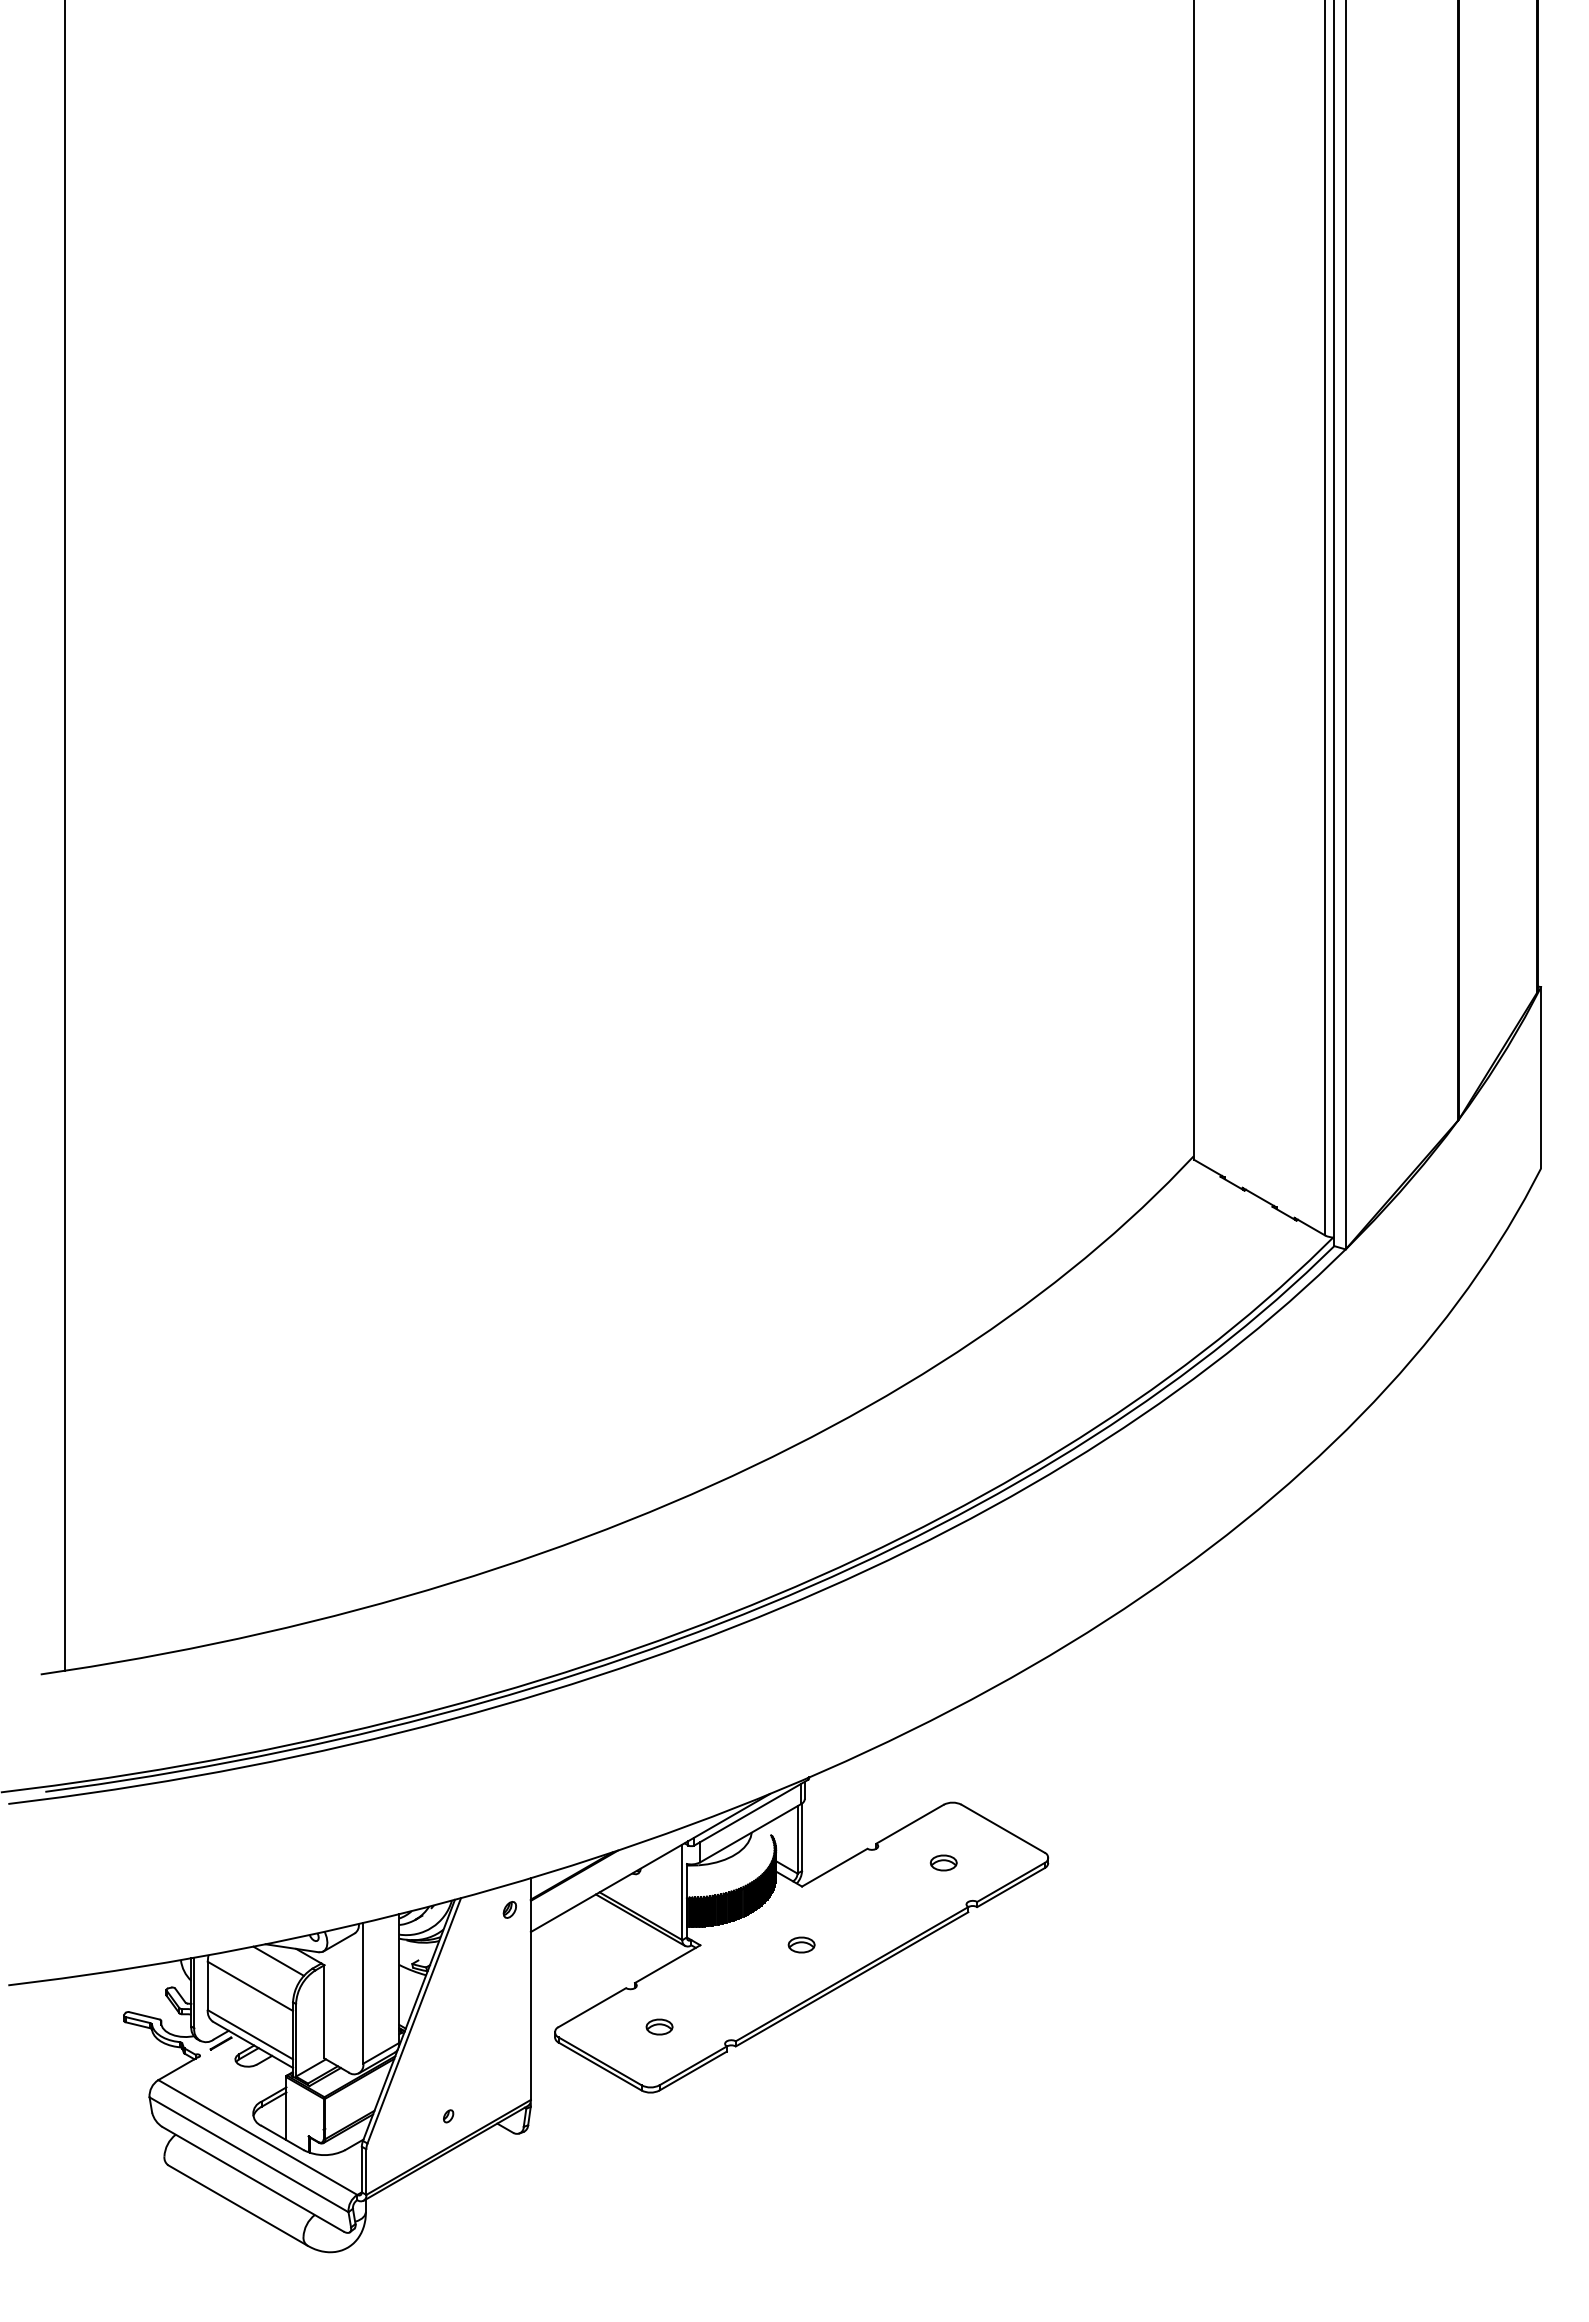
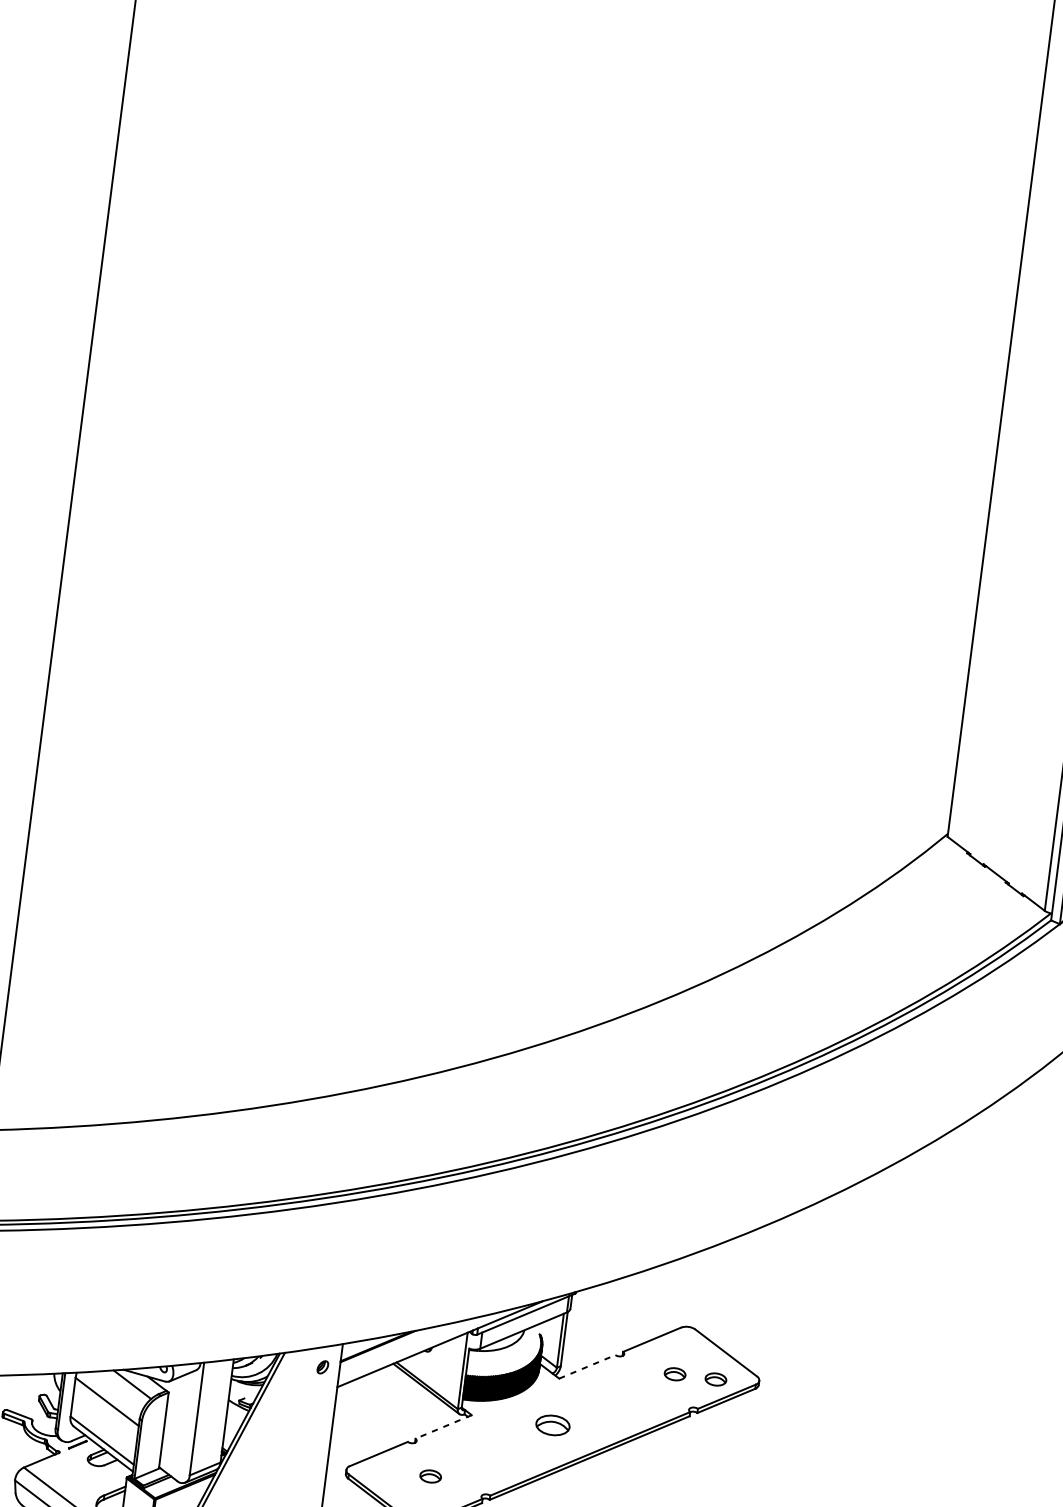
part: (994, 1862) -> (715, 1379), added
line: (834, 1867) -> (587, 1366), solid -> dashed
part: (801, 1944) -> (552, 1424), size x1.6
line: (667, 1964) -> (443, 1427), solid -> dashed

